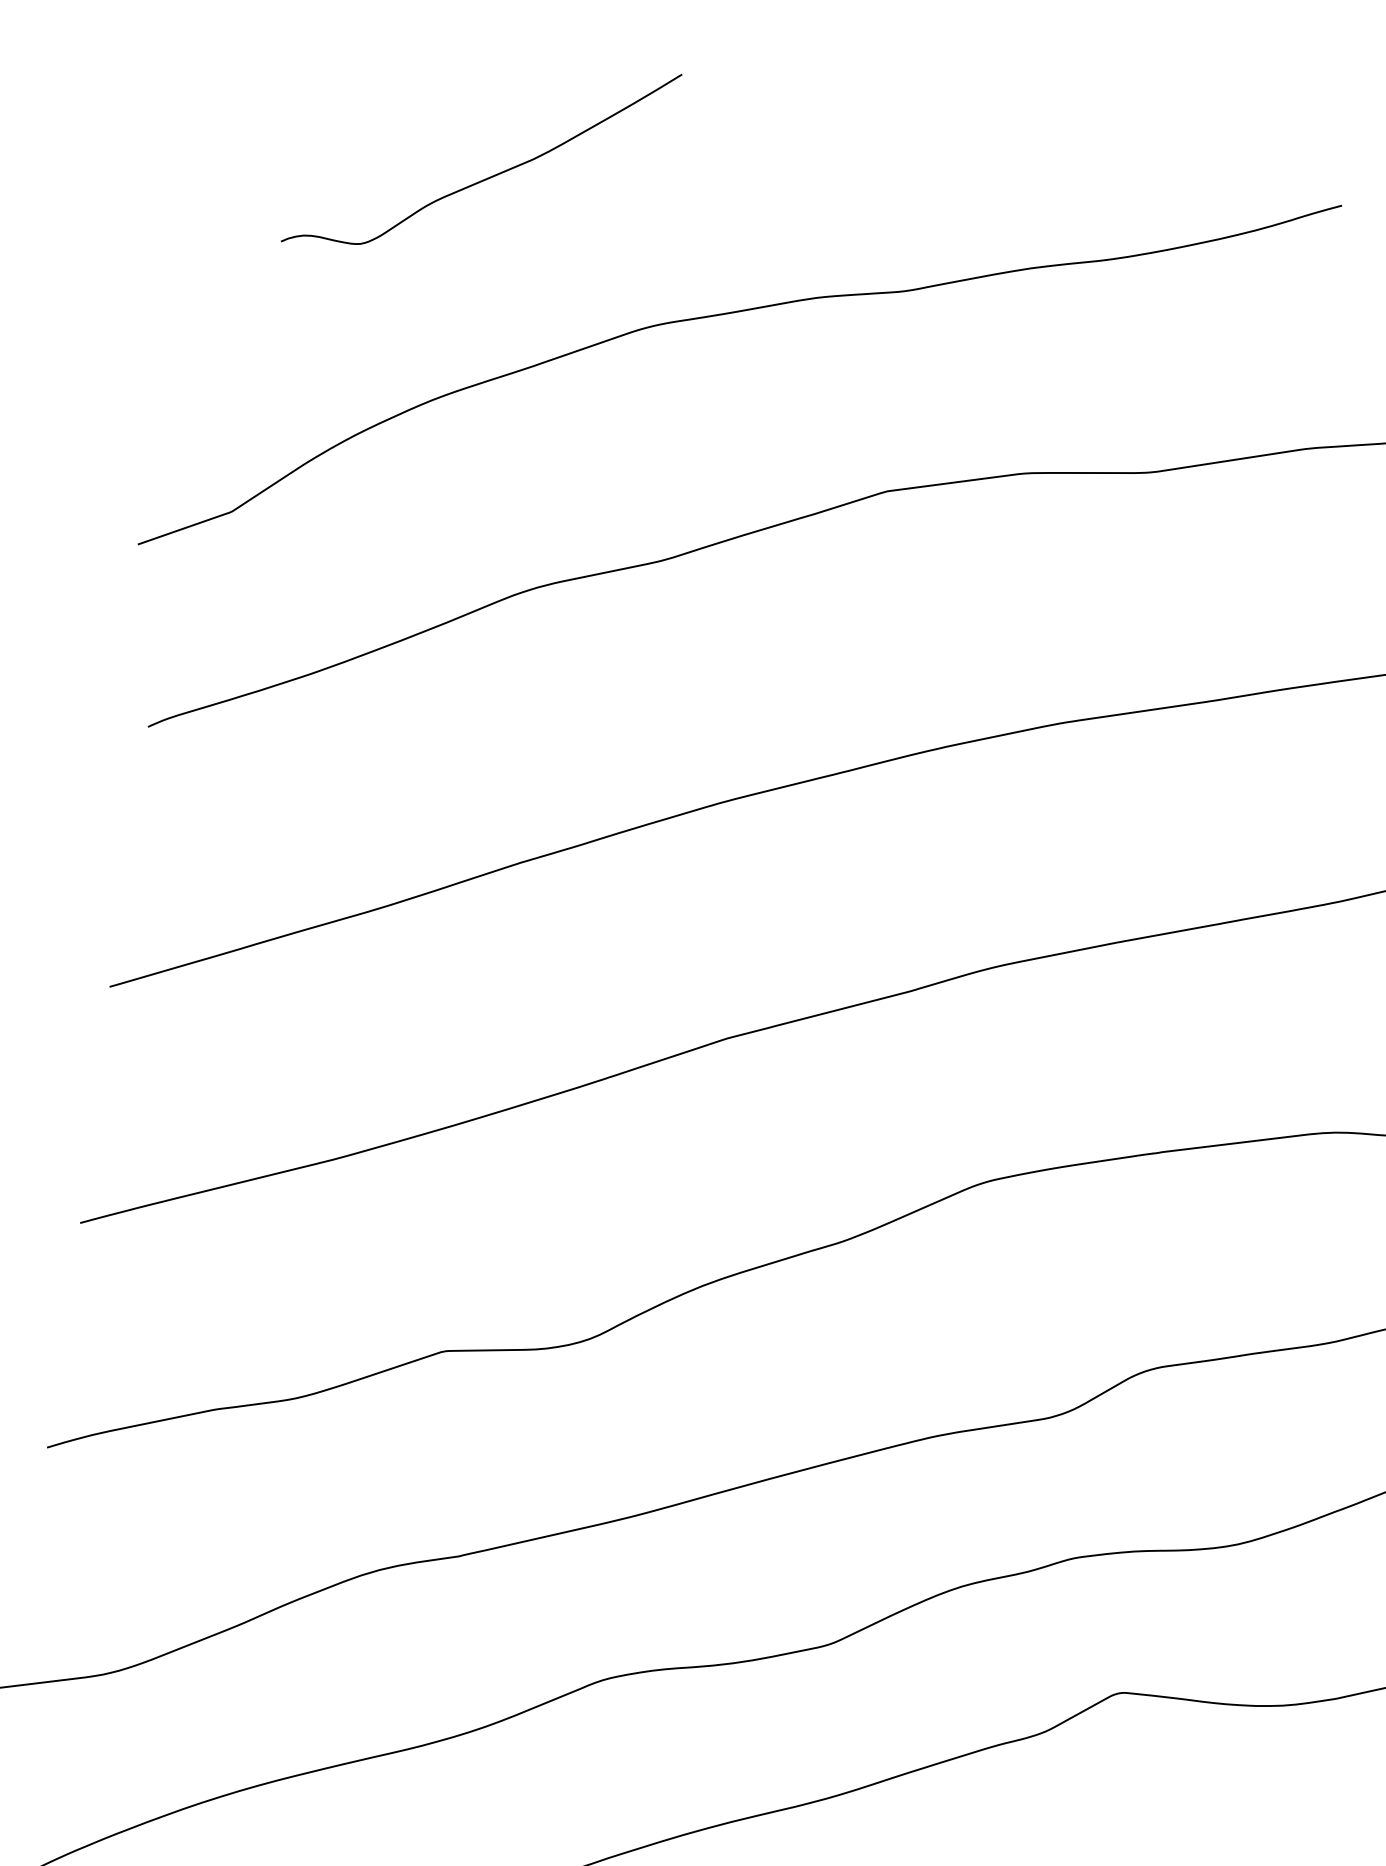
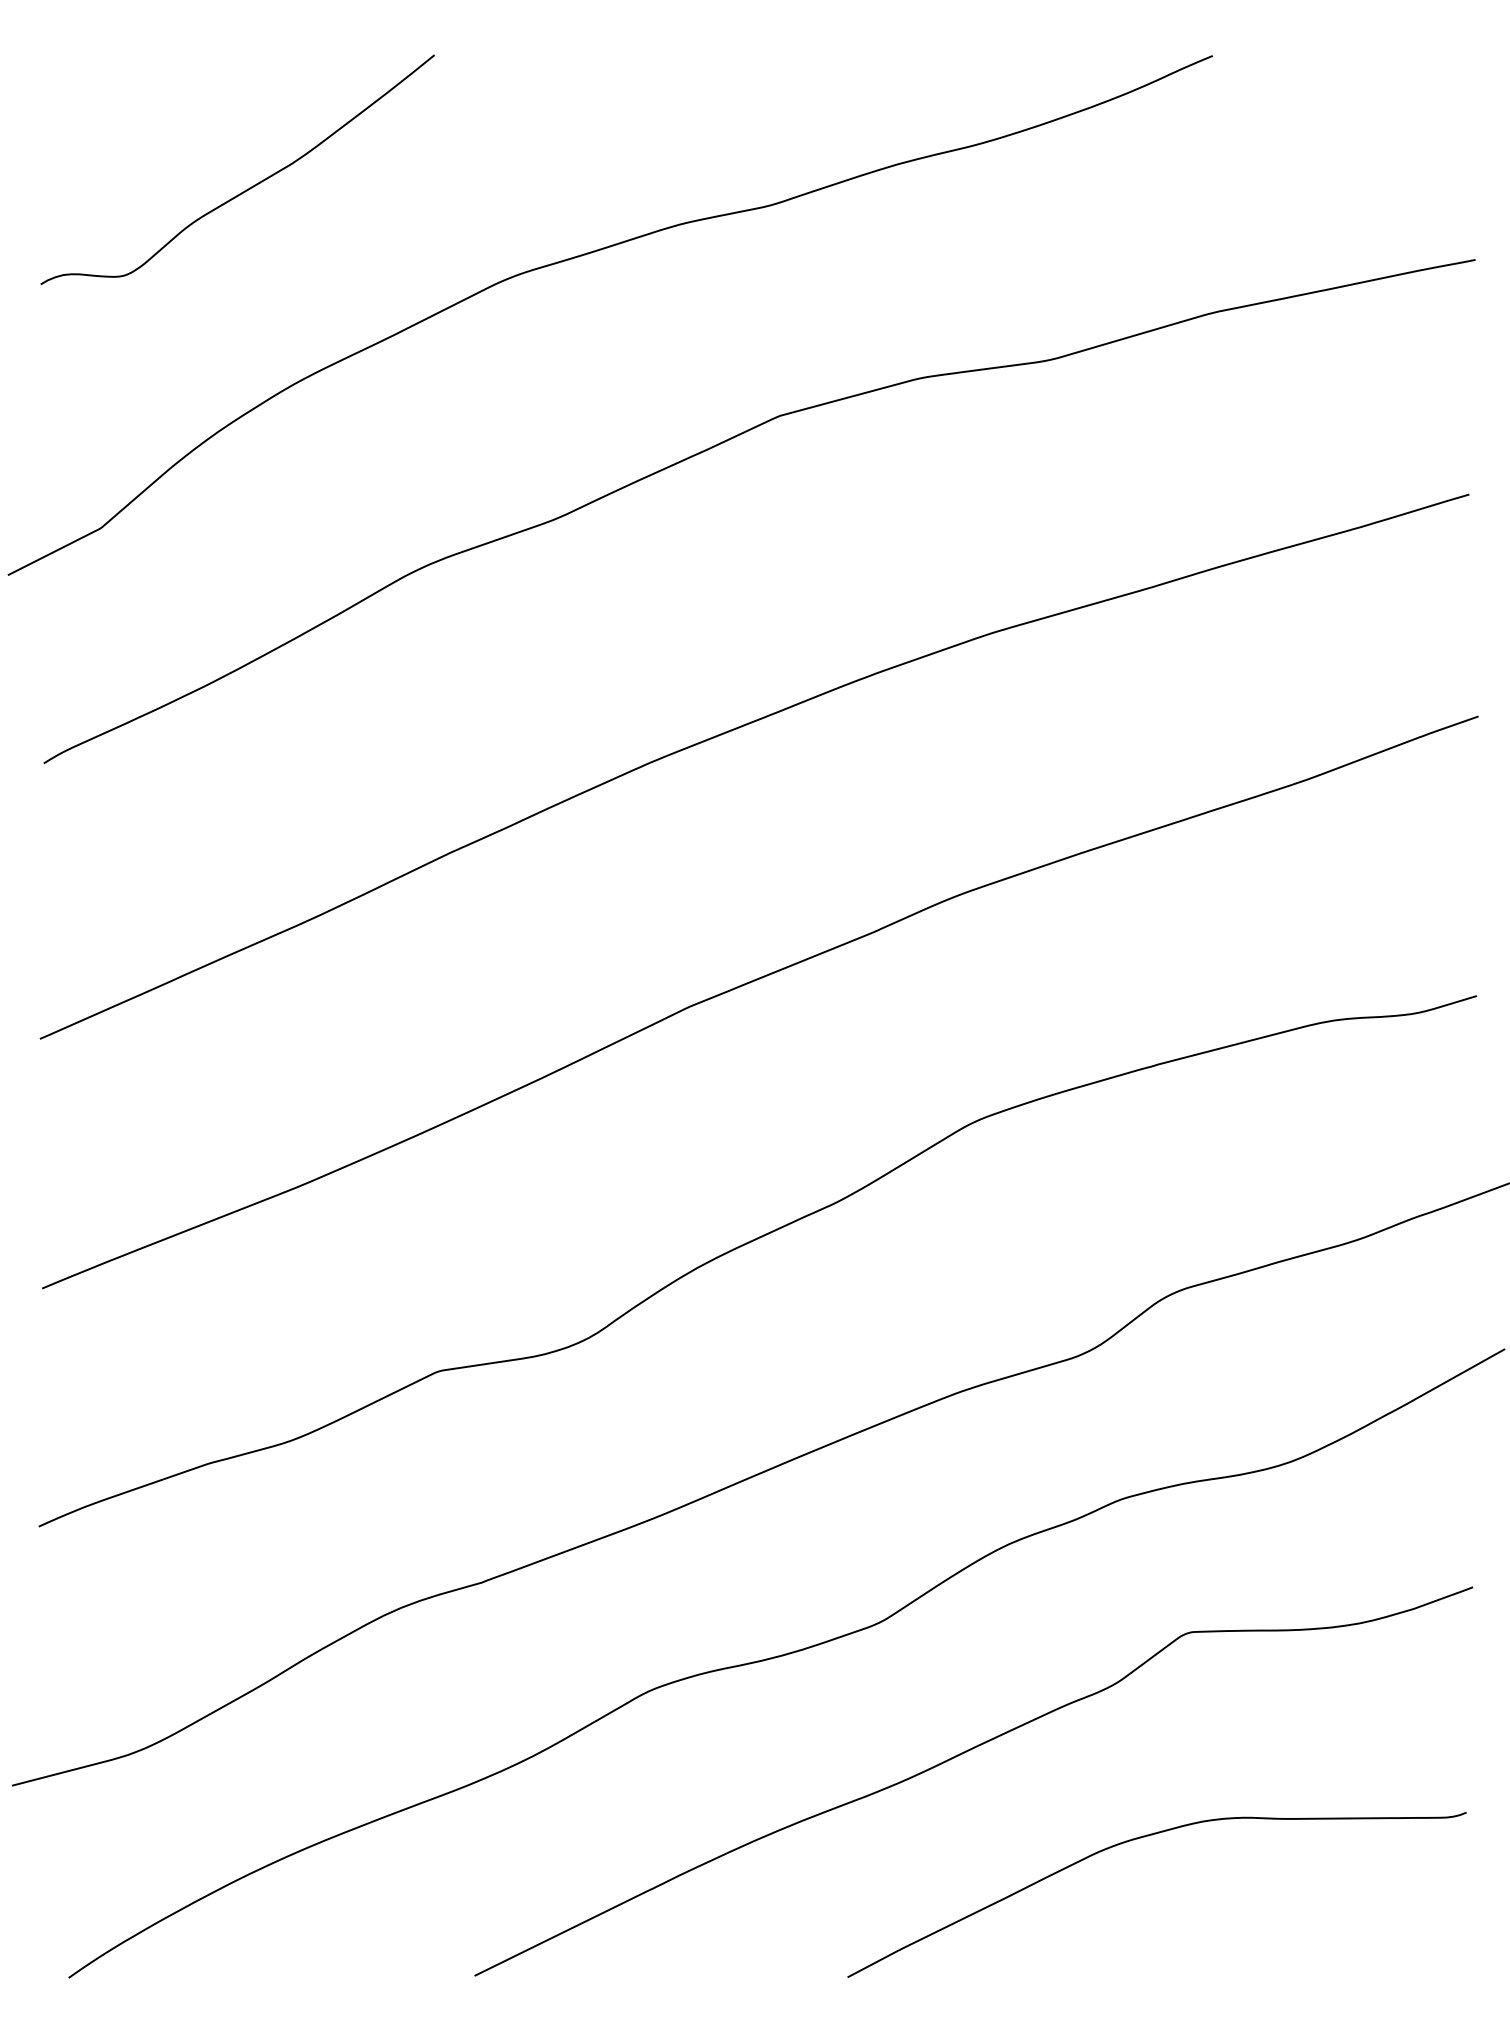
curve: (490, 176) -> (249, 187), moved

